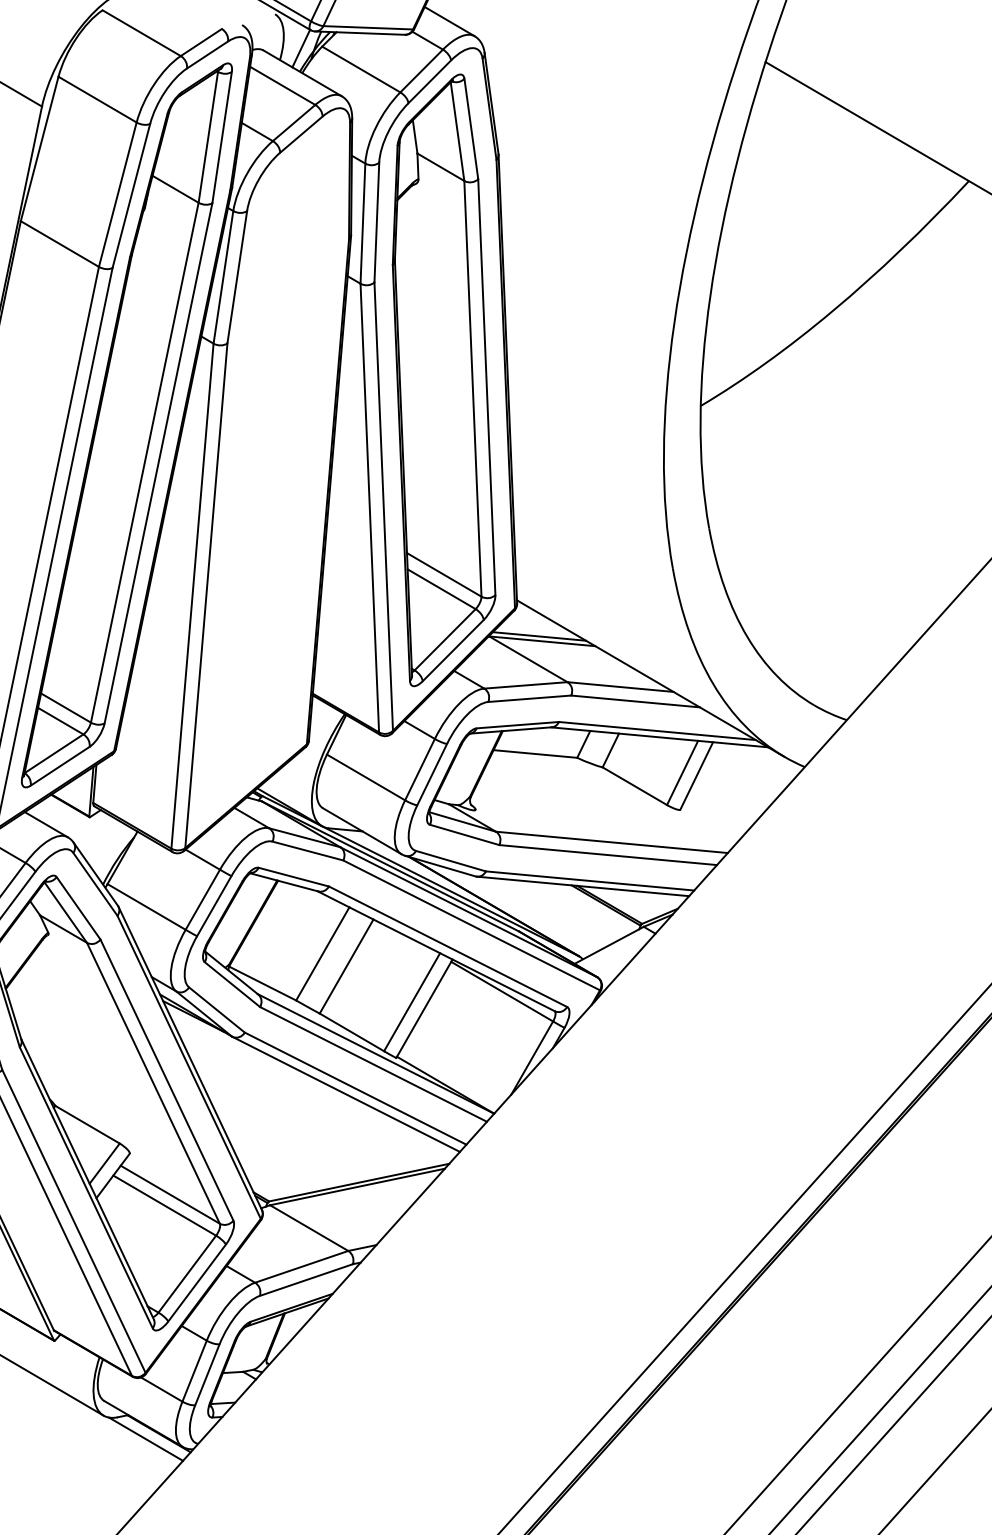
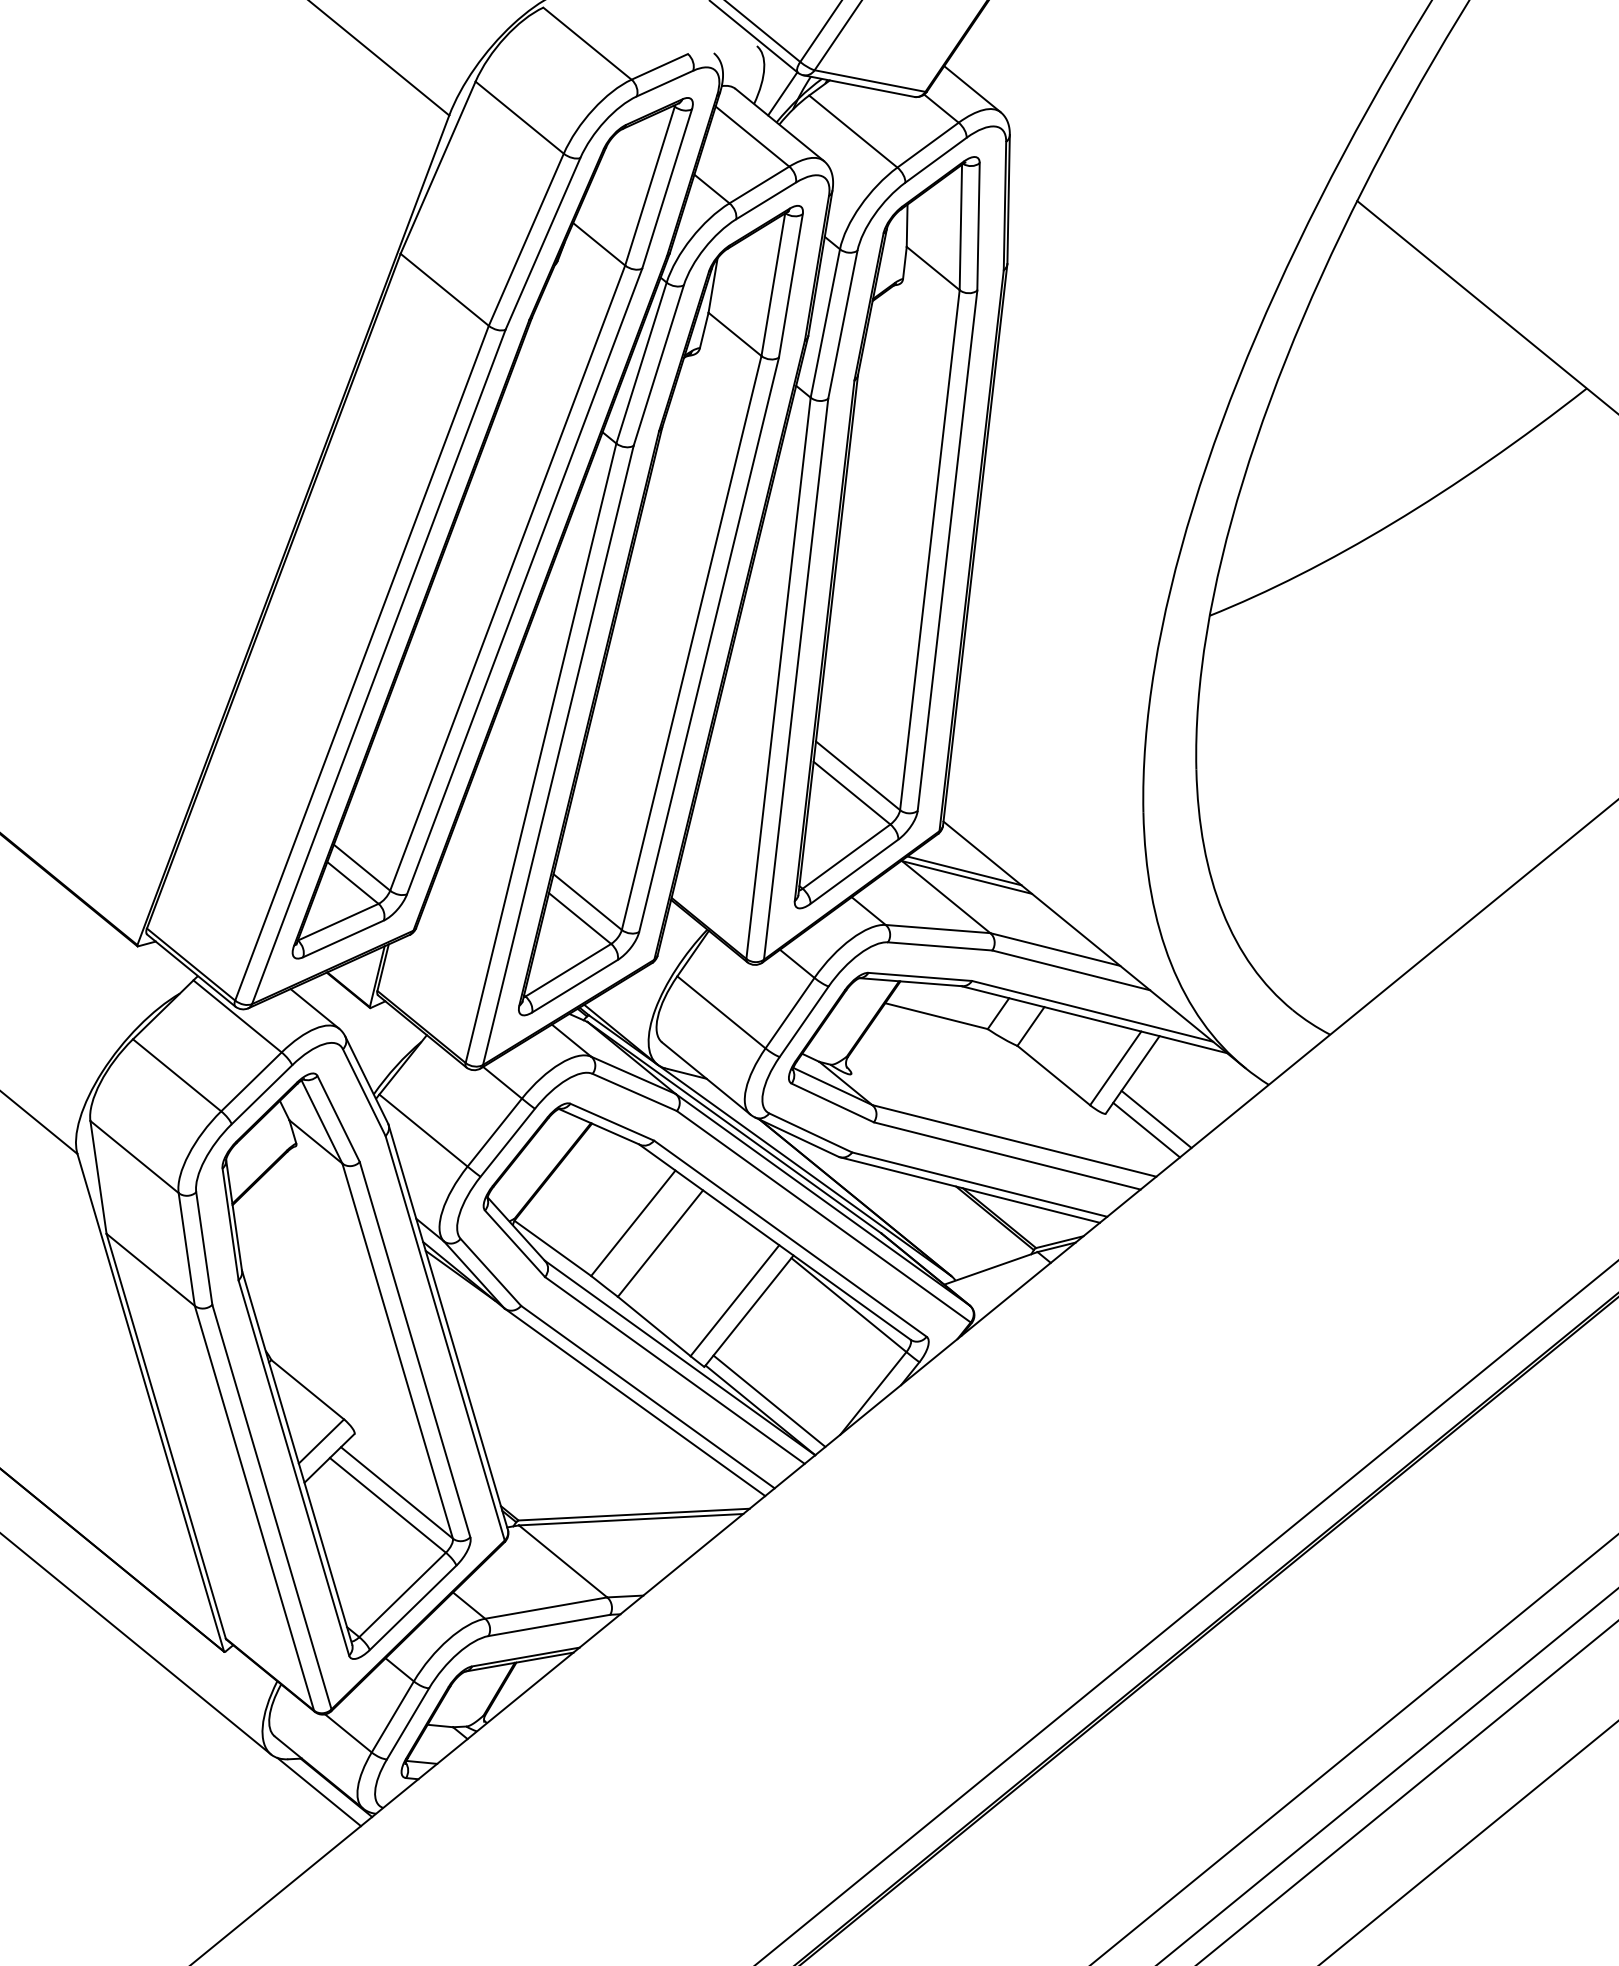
part: (268, 469) -> (660, 610), added
line: (720, 808) -> (1156, 1119), added
line: (714, 817) -> (1146, 1129), added
line: (451, 1076) -> (769, 1400), added

